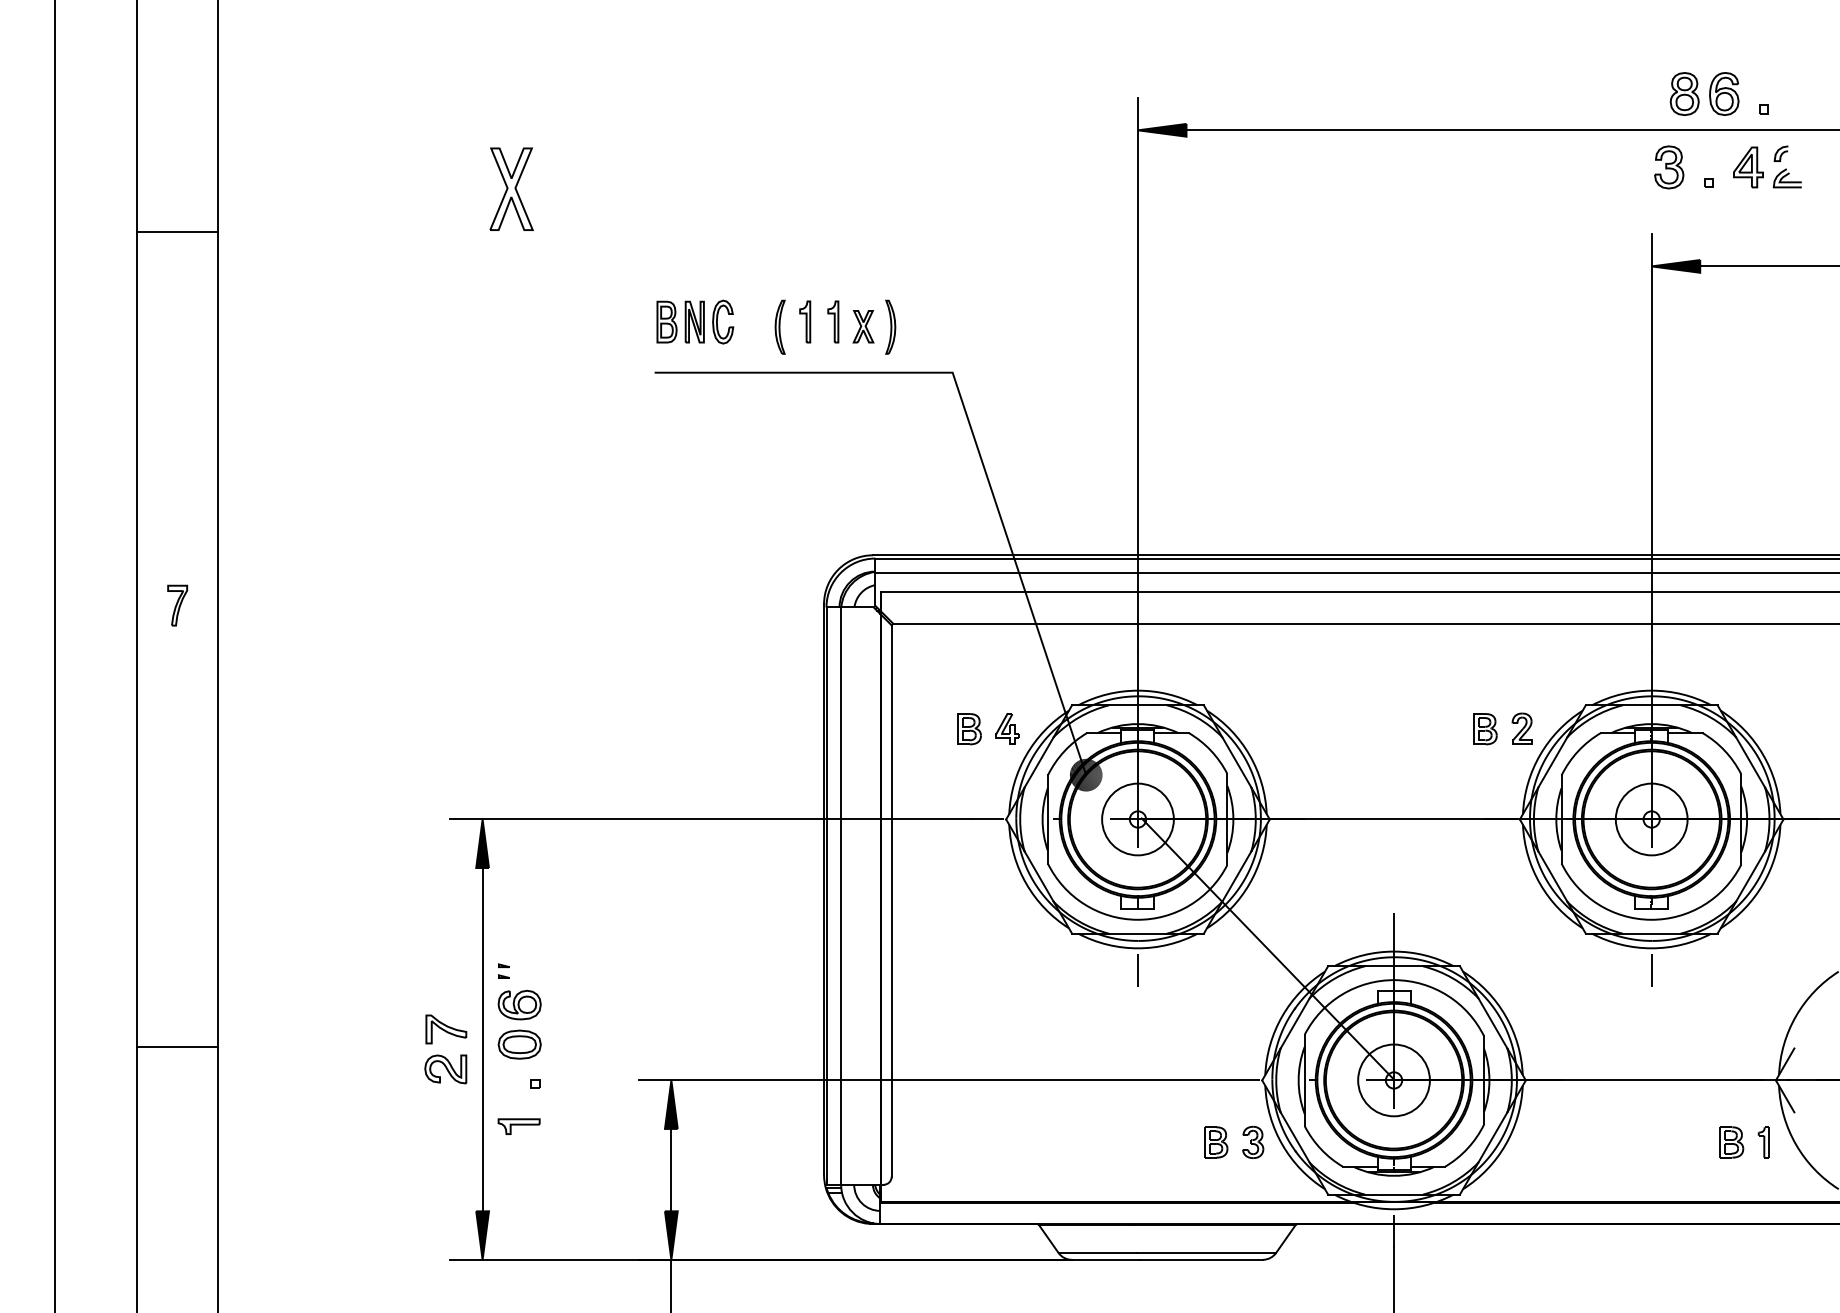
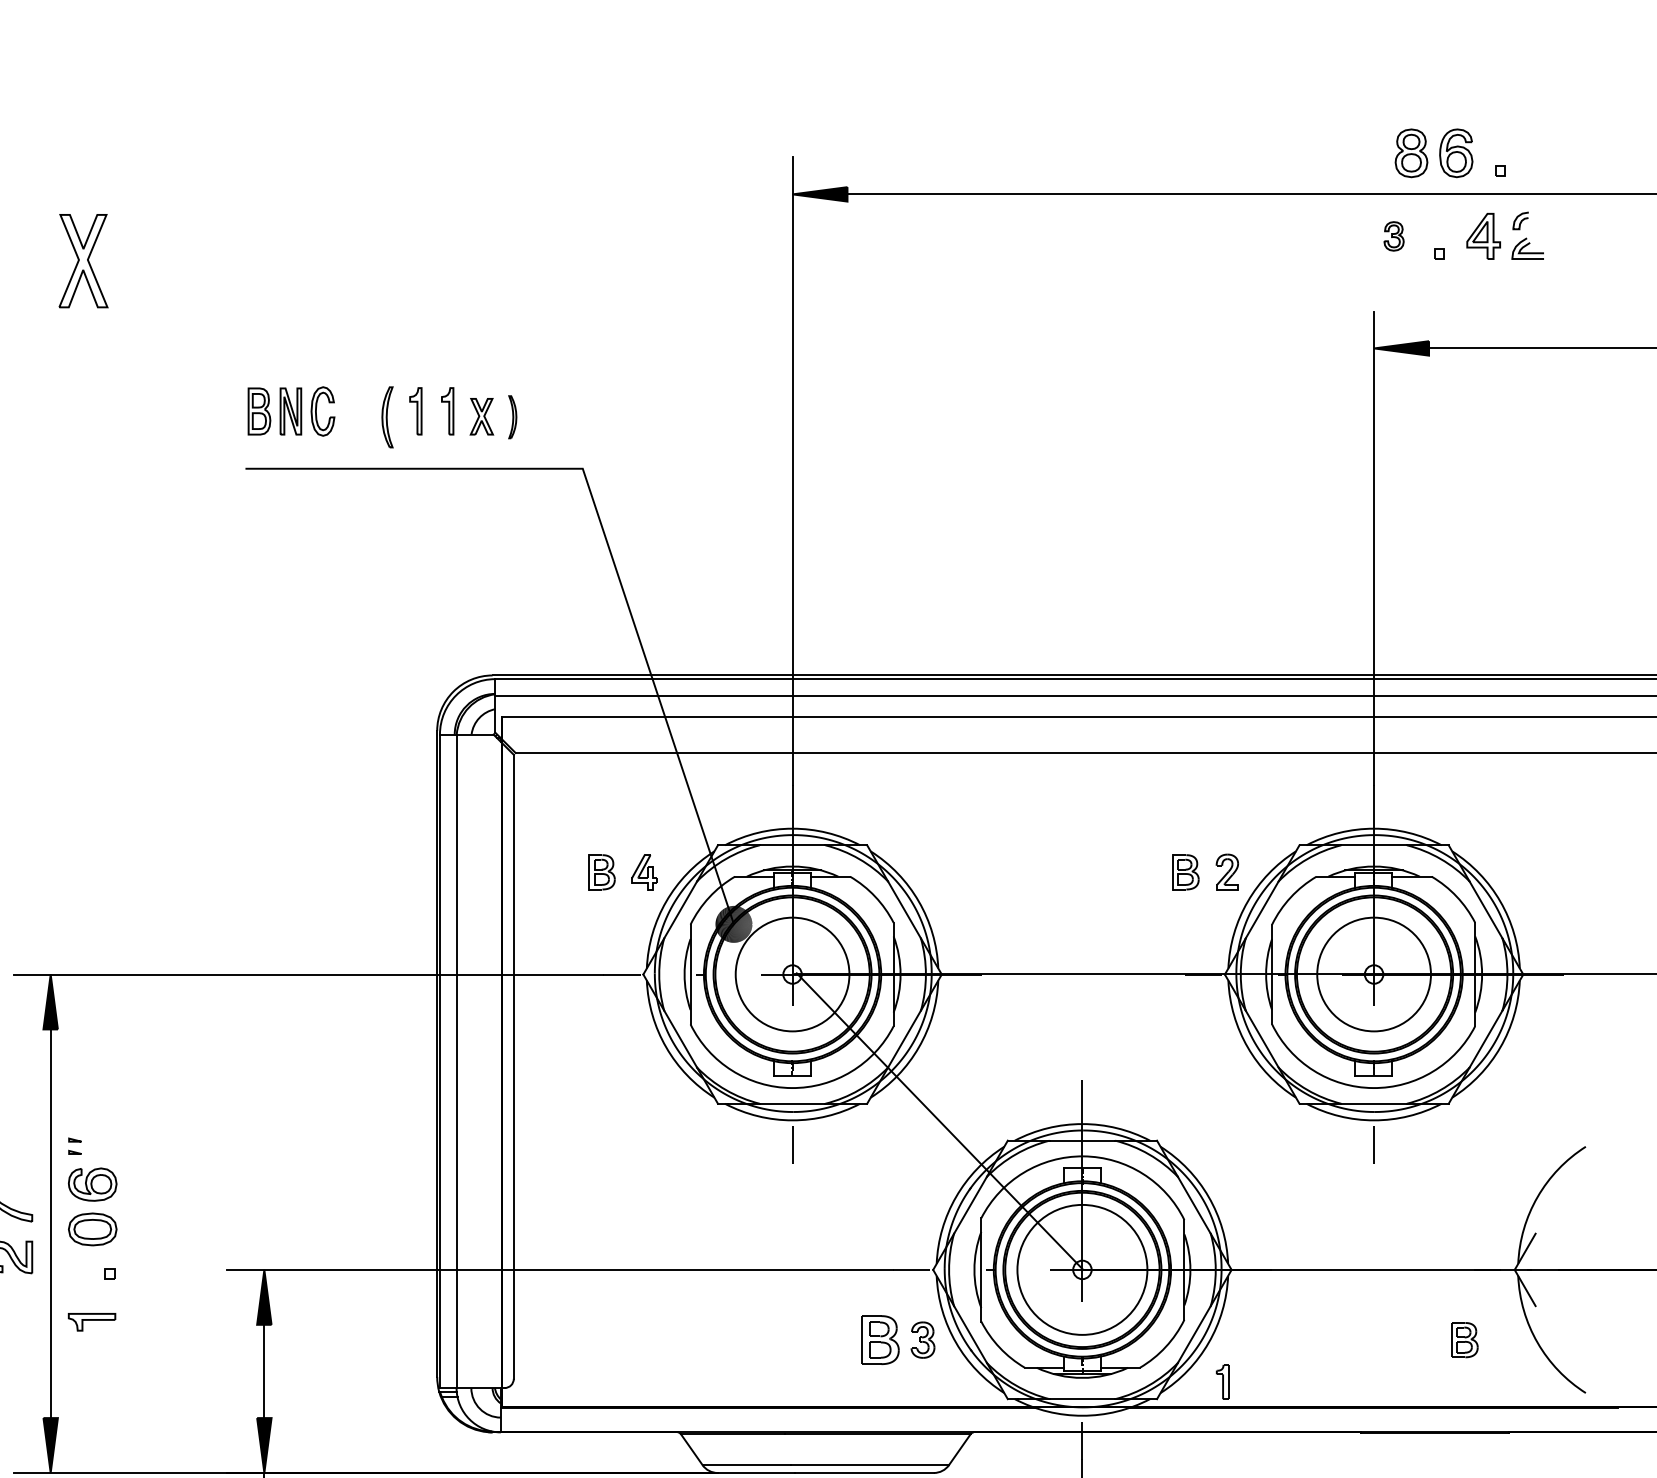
part: (1669, 167) -> (1394, 236), size x0.6
part: (890, 326) -> (512, 416), size x0.7
circle: (1137, 819) -> (792, 974), size x1.4
circle: (1651, 819) -> (1373, 974), size x1.4
circle: (1393, 1080) -> (1081, 1269), size x1.6
part: (1216, 1142) -> (881, 1340), size x1.4
part: (1763, 1142) -> (1222, 1382), moved

